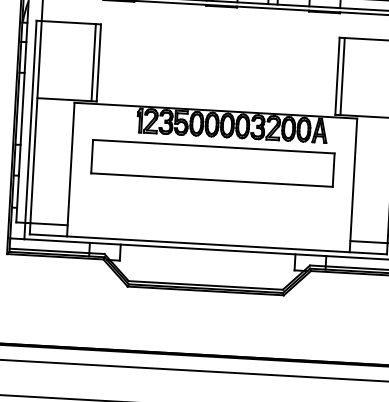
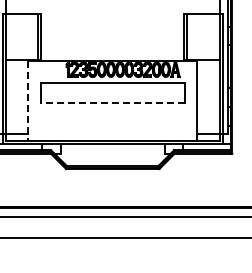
line: (71, 170) -> (28, 101), solid -> dashed
line: (211, 179) -> (112, 102), solid -> dashed

